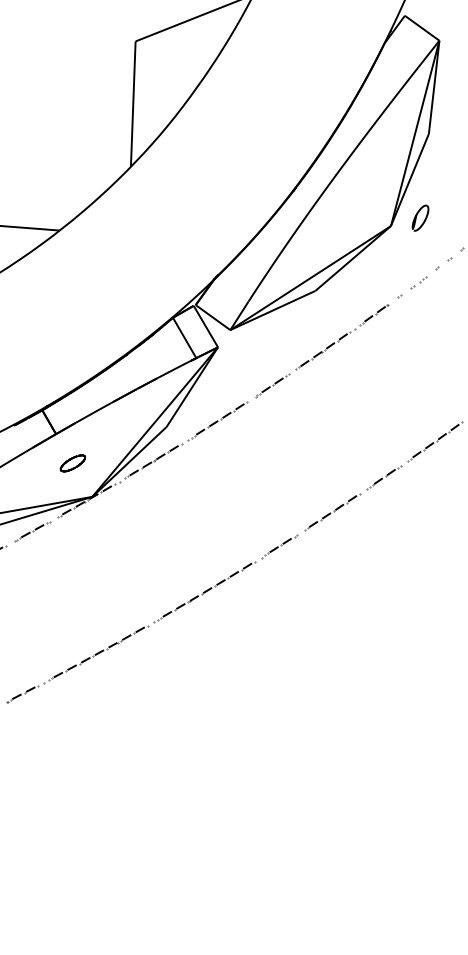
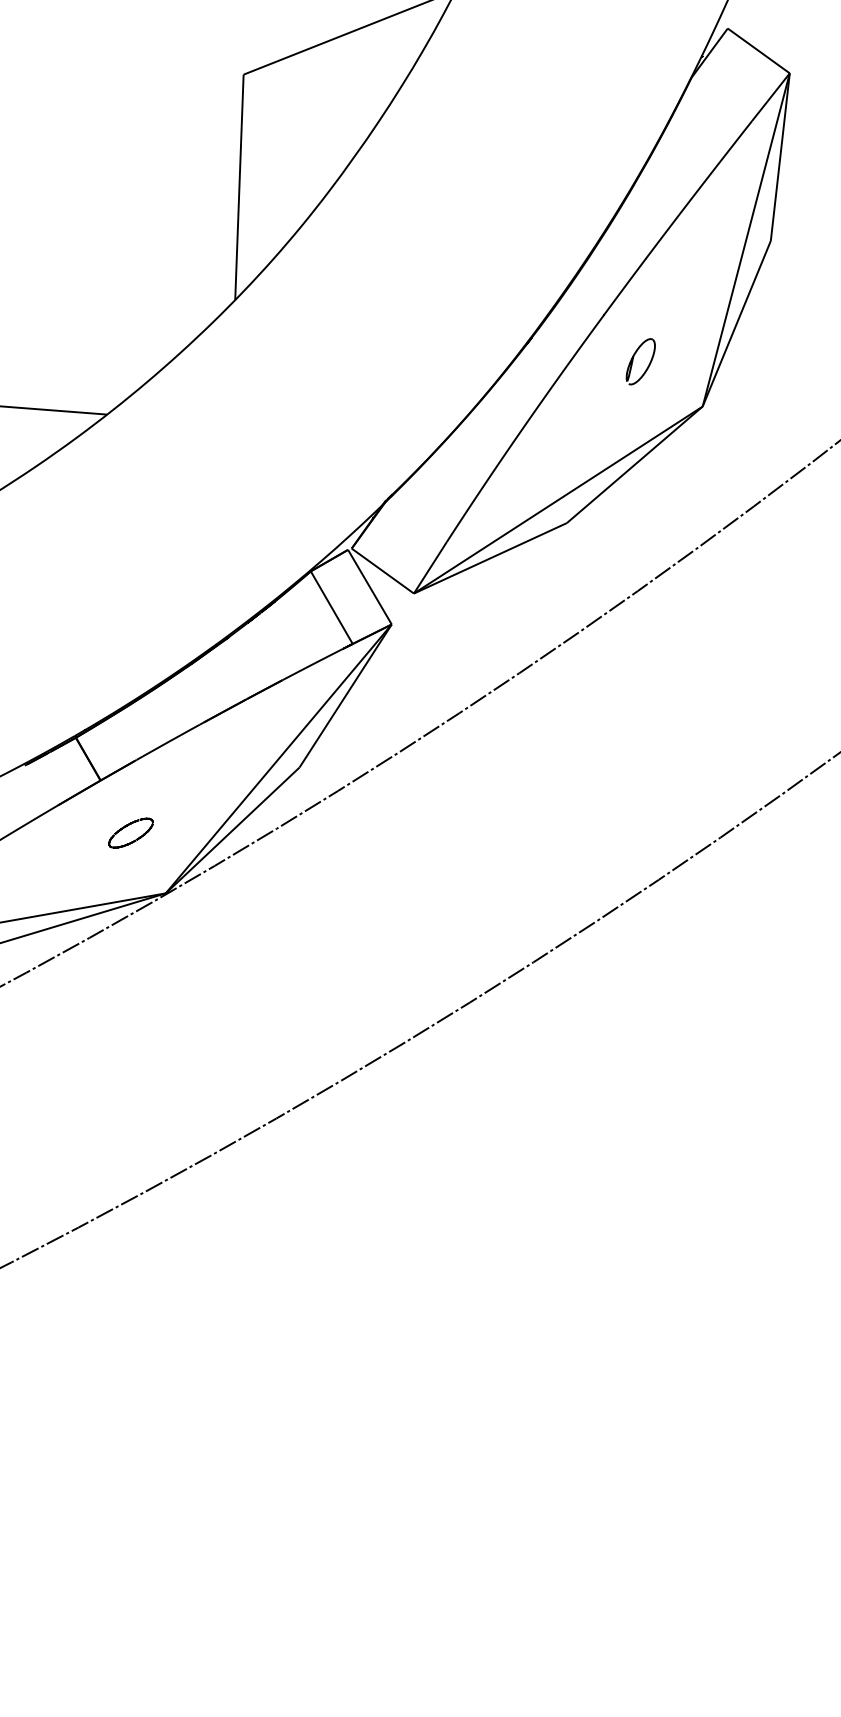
part: (420, 217) -> (640, 360), moved

